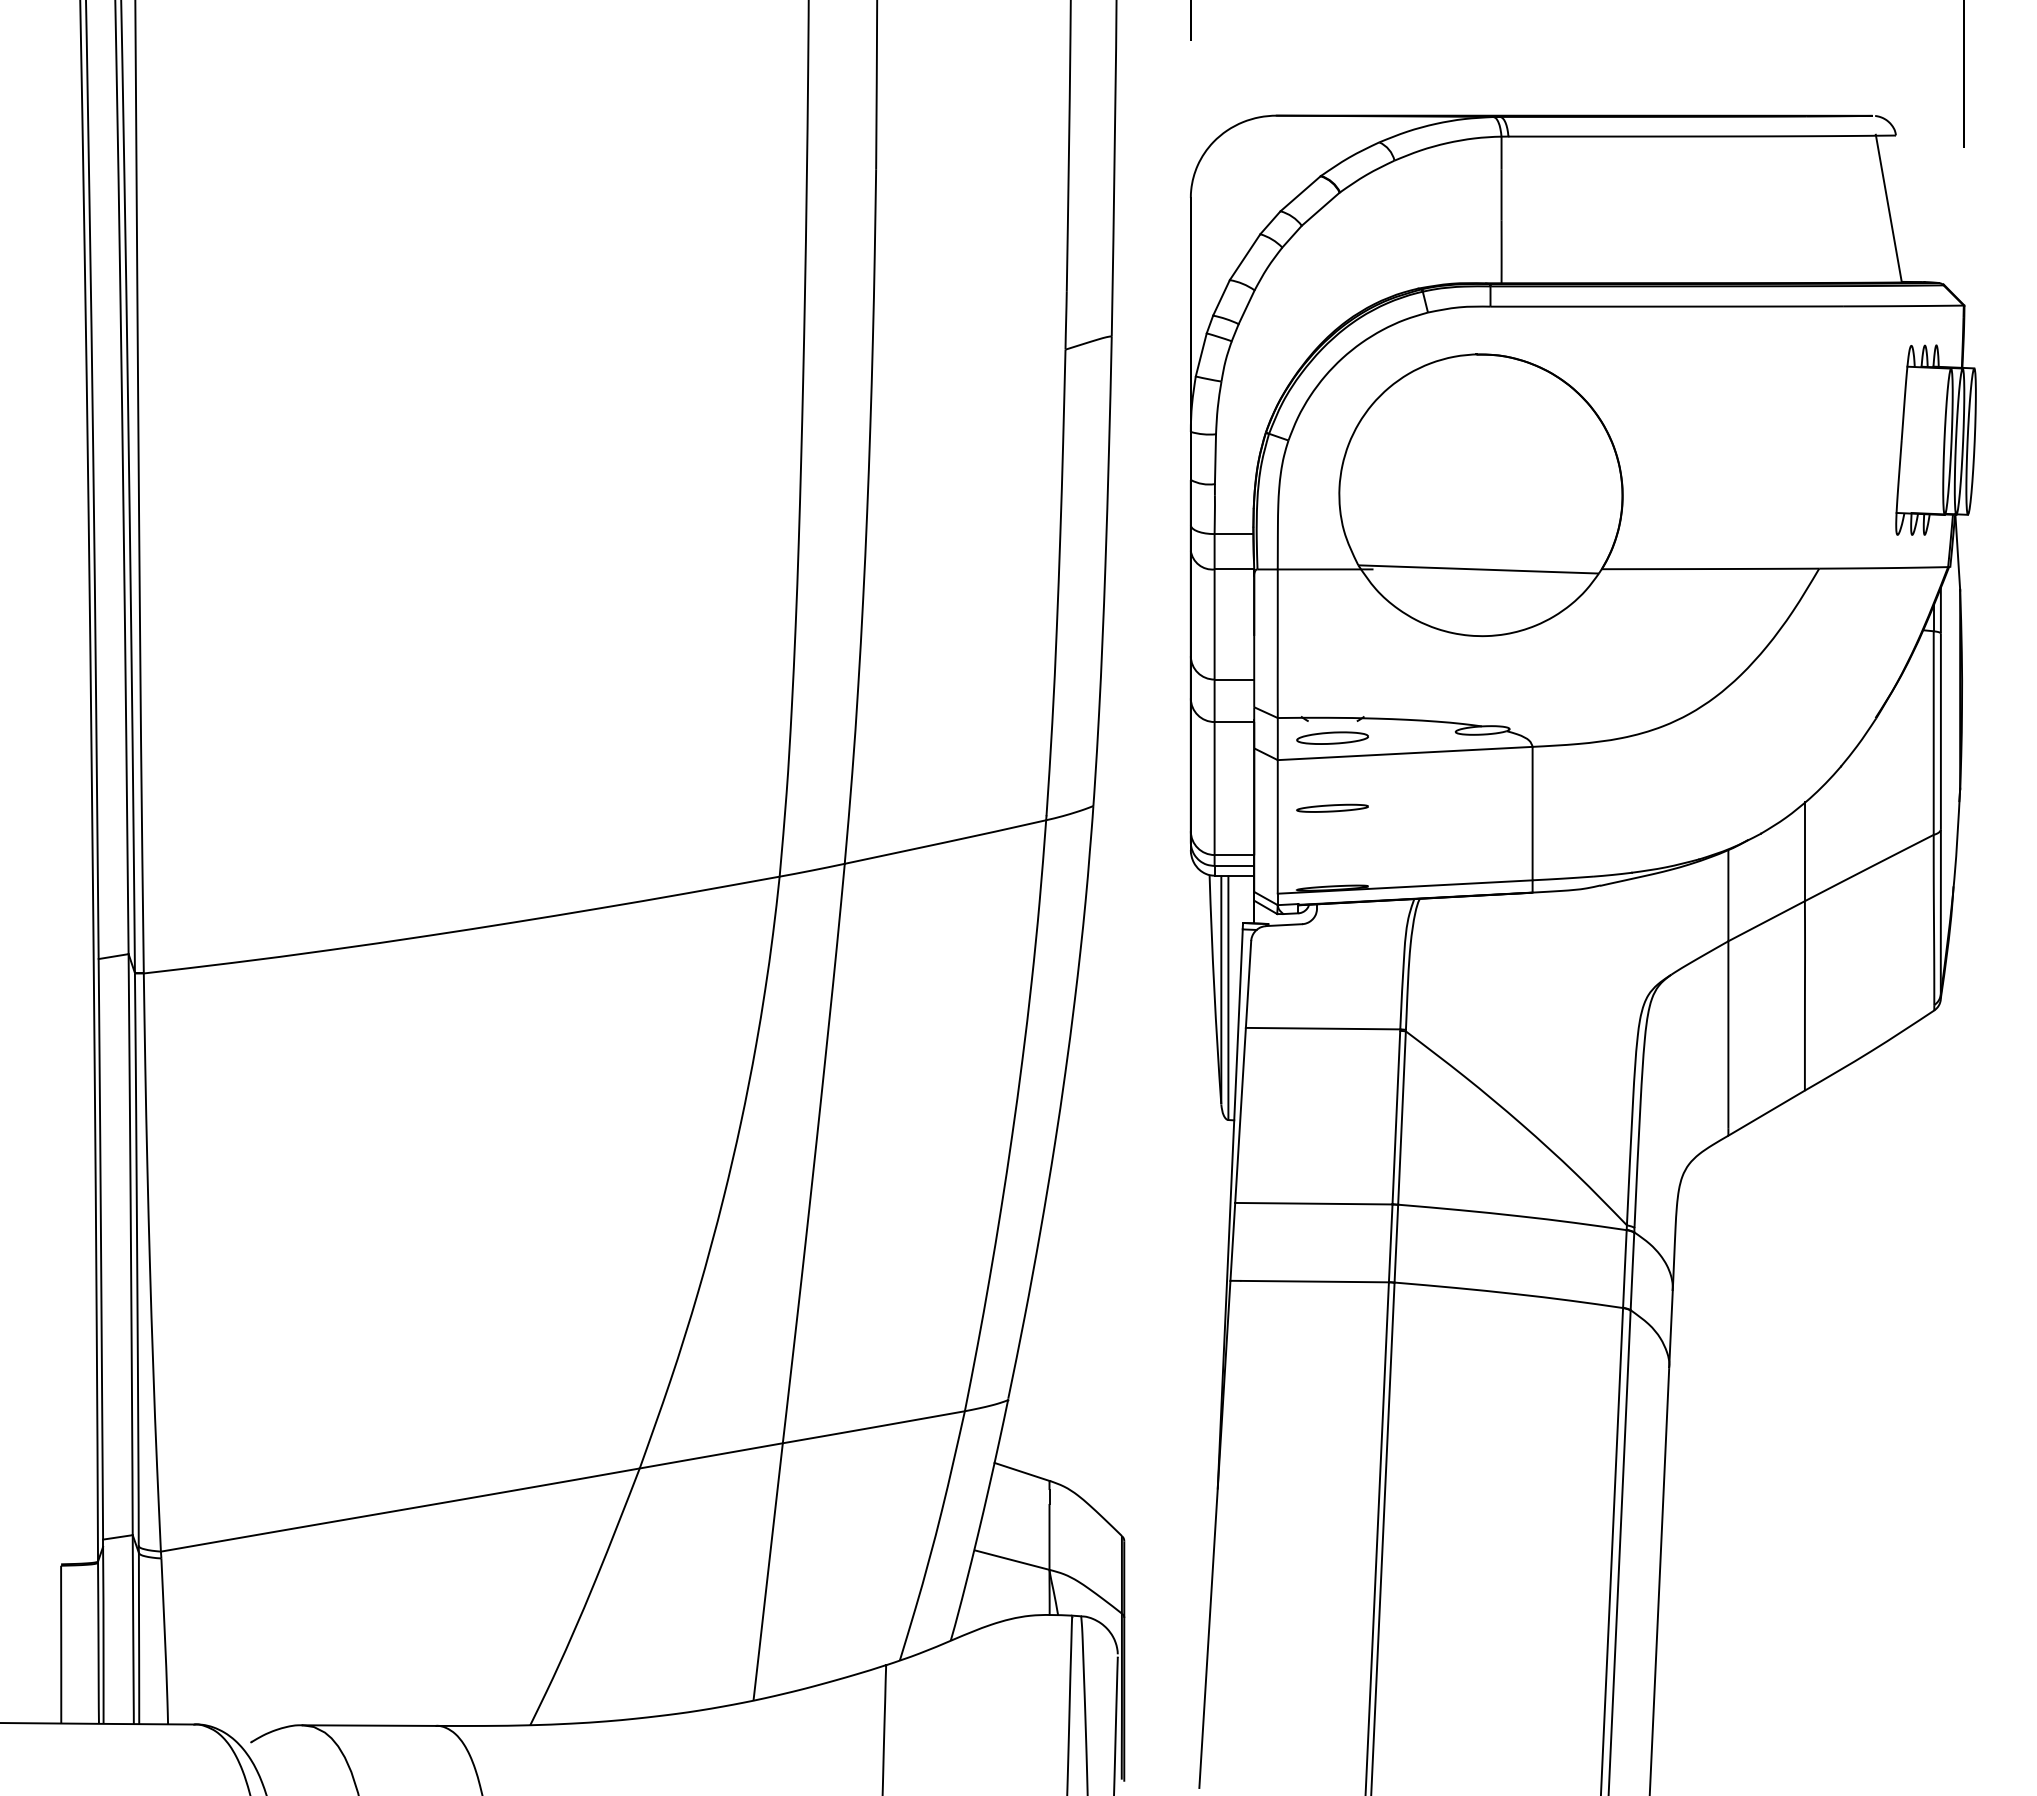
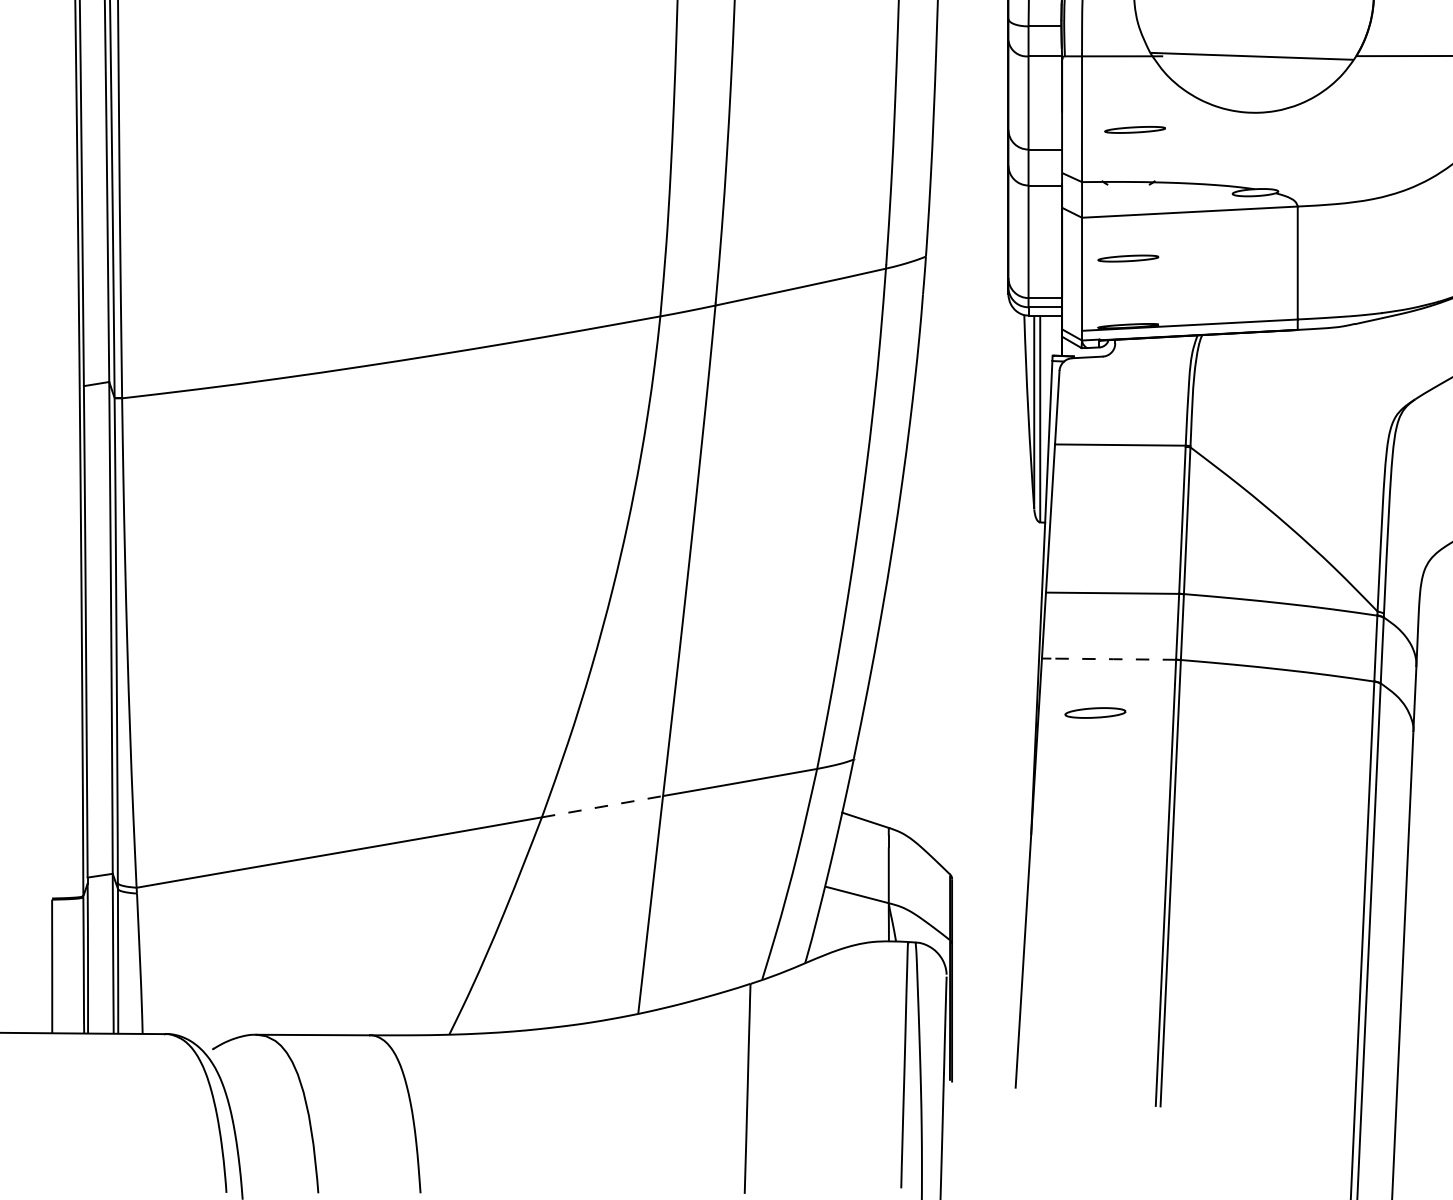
part: (1340, 655) -> (1135, 129), added
part: (1332, 737) -> (1095, 712), moved
line: (1314, 1281) -> (1113, 659), solid -> dashed
line: (711, 1455) -> (602, 806), solid -> dashed

